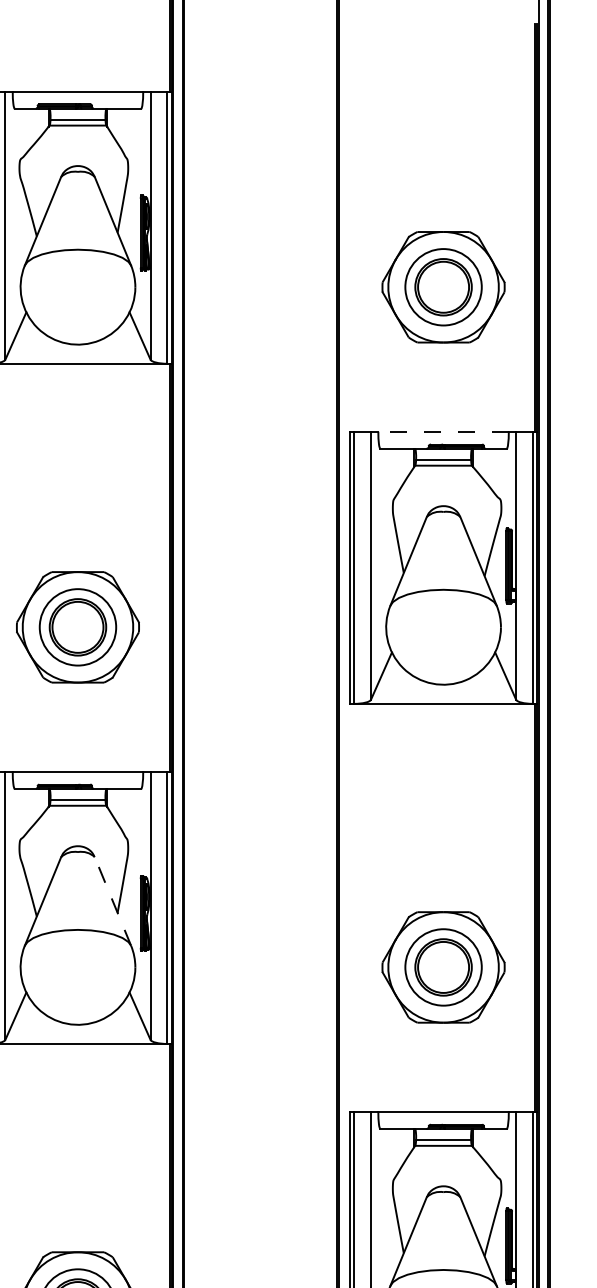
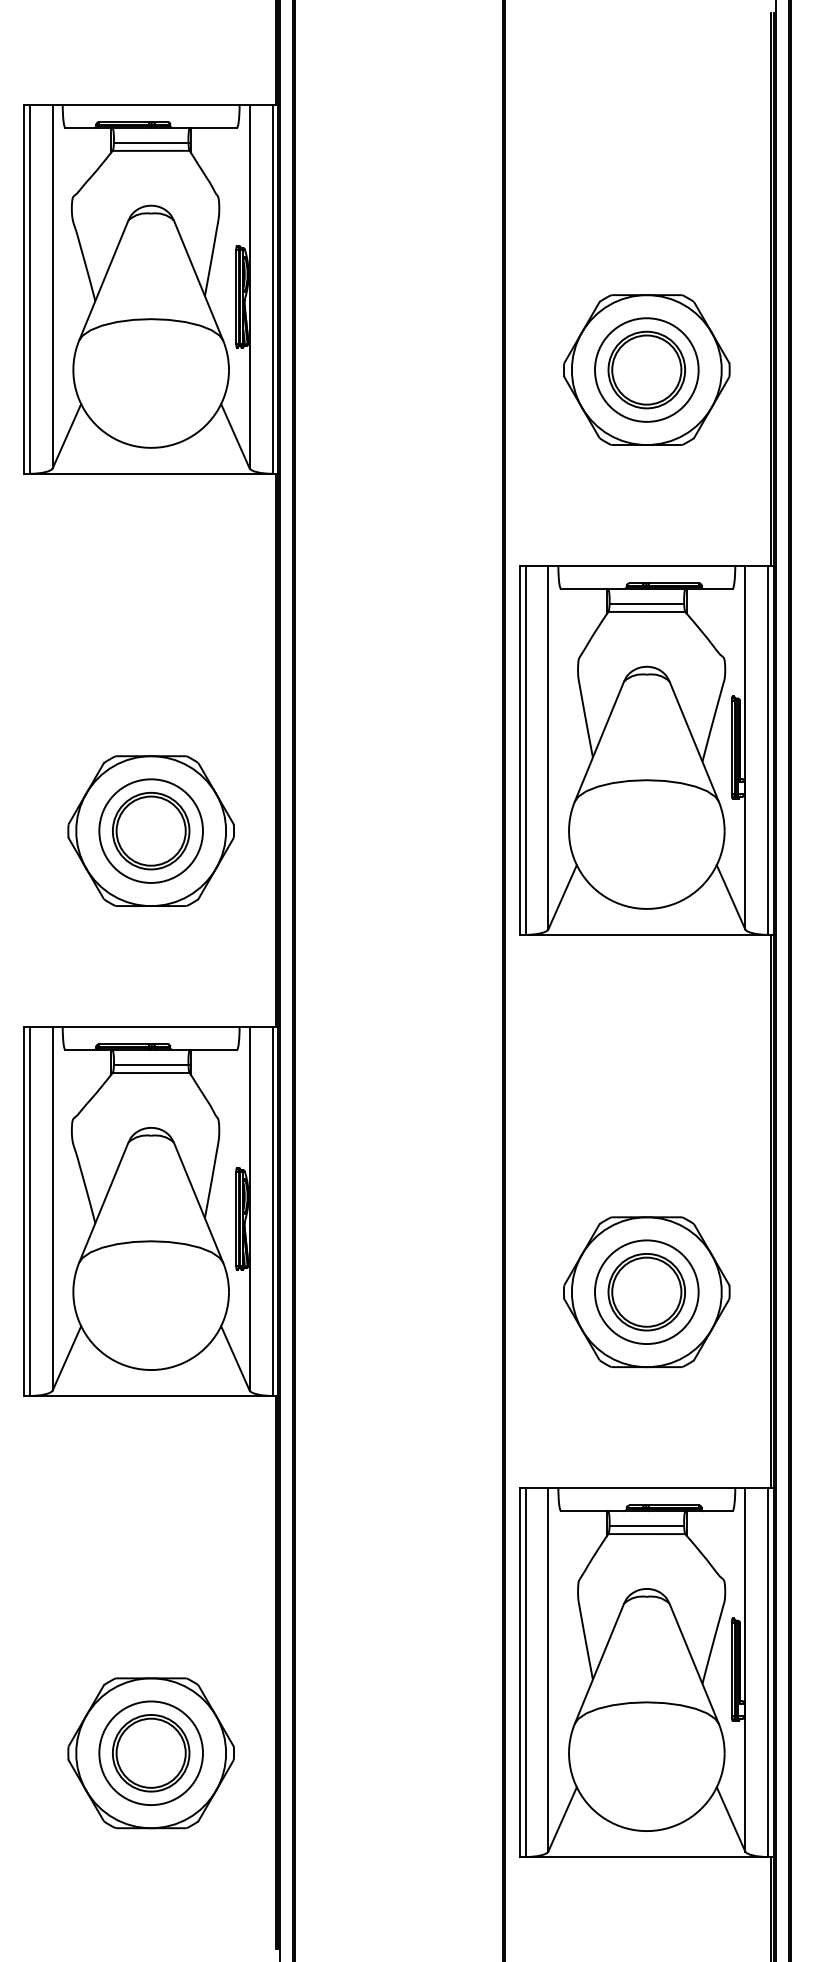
line: (443, 432) -> (646, 566), dashed -> solid
line: (112, 901) -> (198, 1202), dashed -> solid

